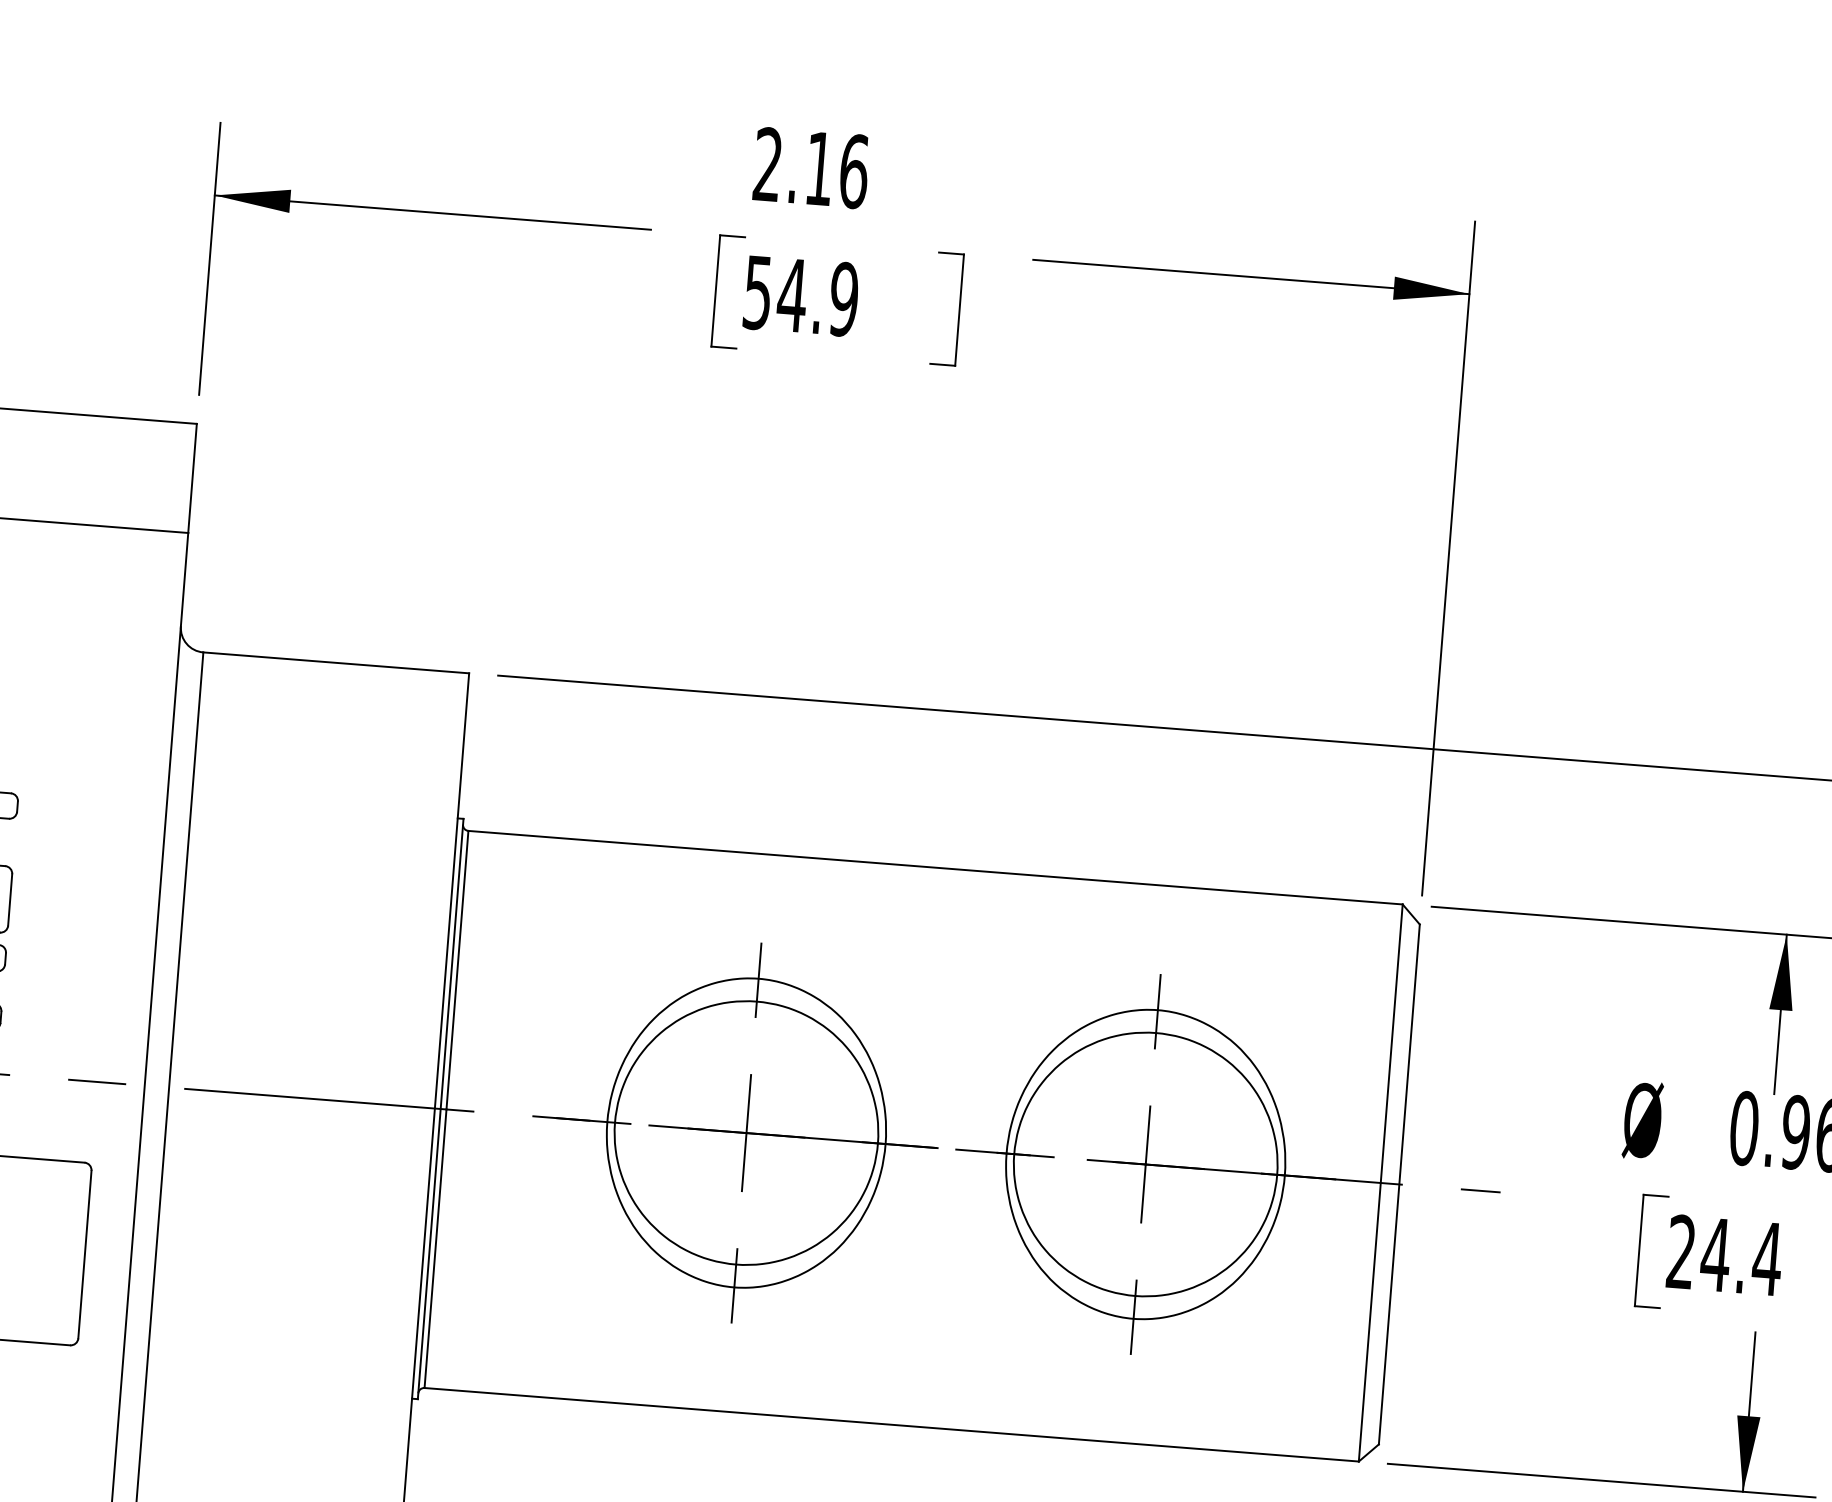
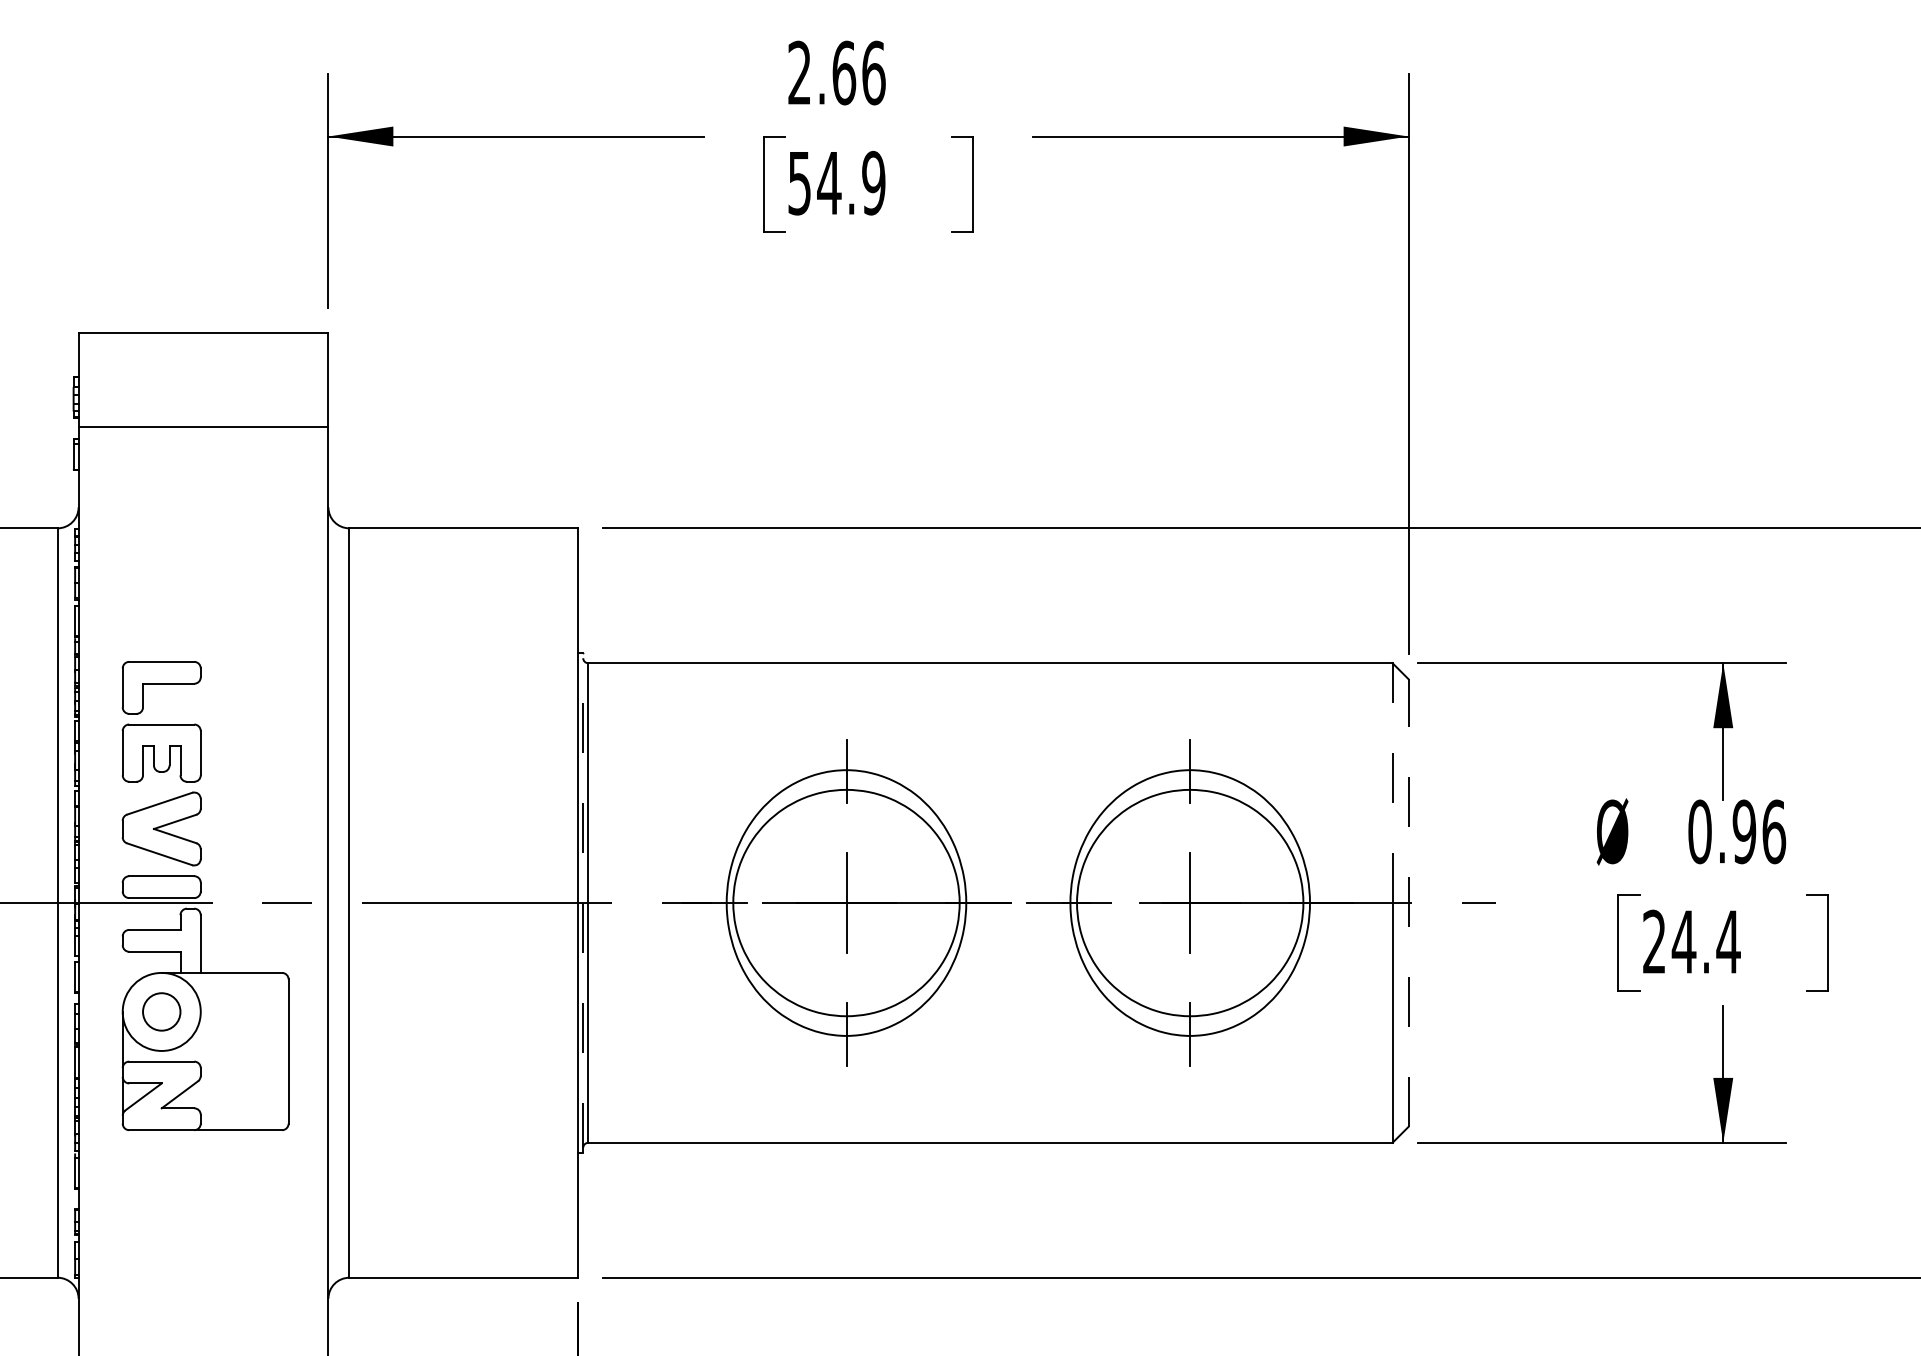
text: (820, 168) -> (844, 72), 2.16 -> 2.66
line: (1391, 1044) -> (1392, 783), solid -> dashed
line: (440, 1109) -> (583, 903), solid -> dashed
line: (1399, 1184) -> (1408, 903), solid -> dashed

